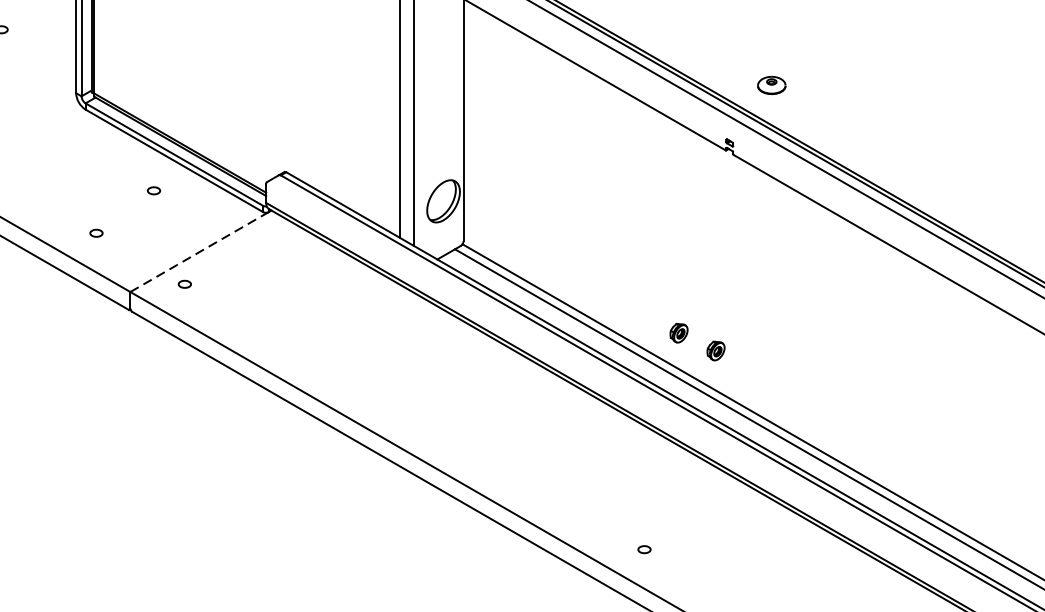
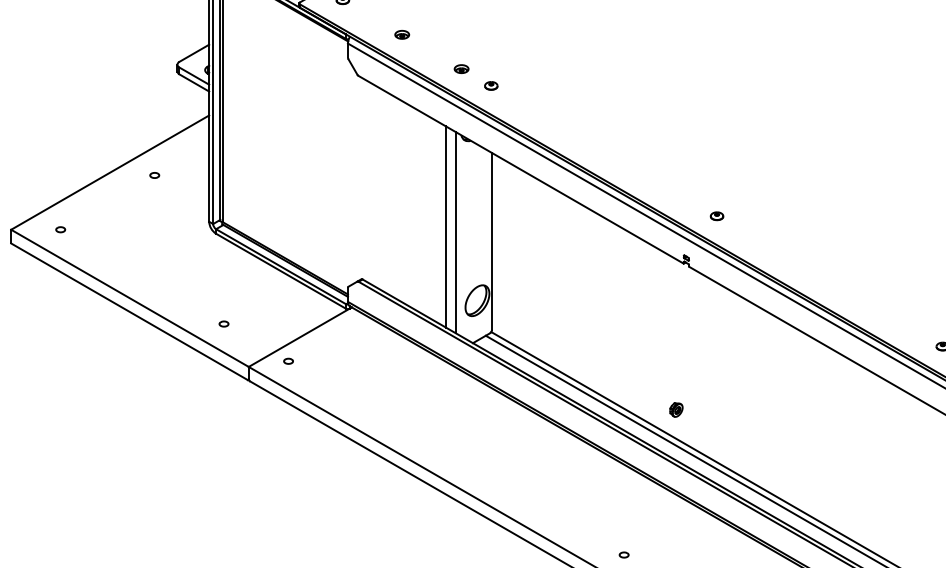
part: (770, 85) -> (716, 216), size x0.62
part: (153, 190) -> (265, 292), removed
line: (201, 250) -> (300, 336), dashed -> solid
part: (679, 332) -> (649, 396), removed

